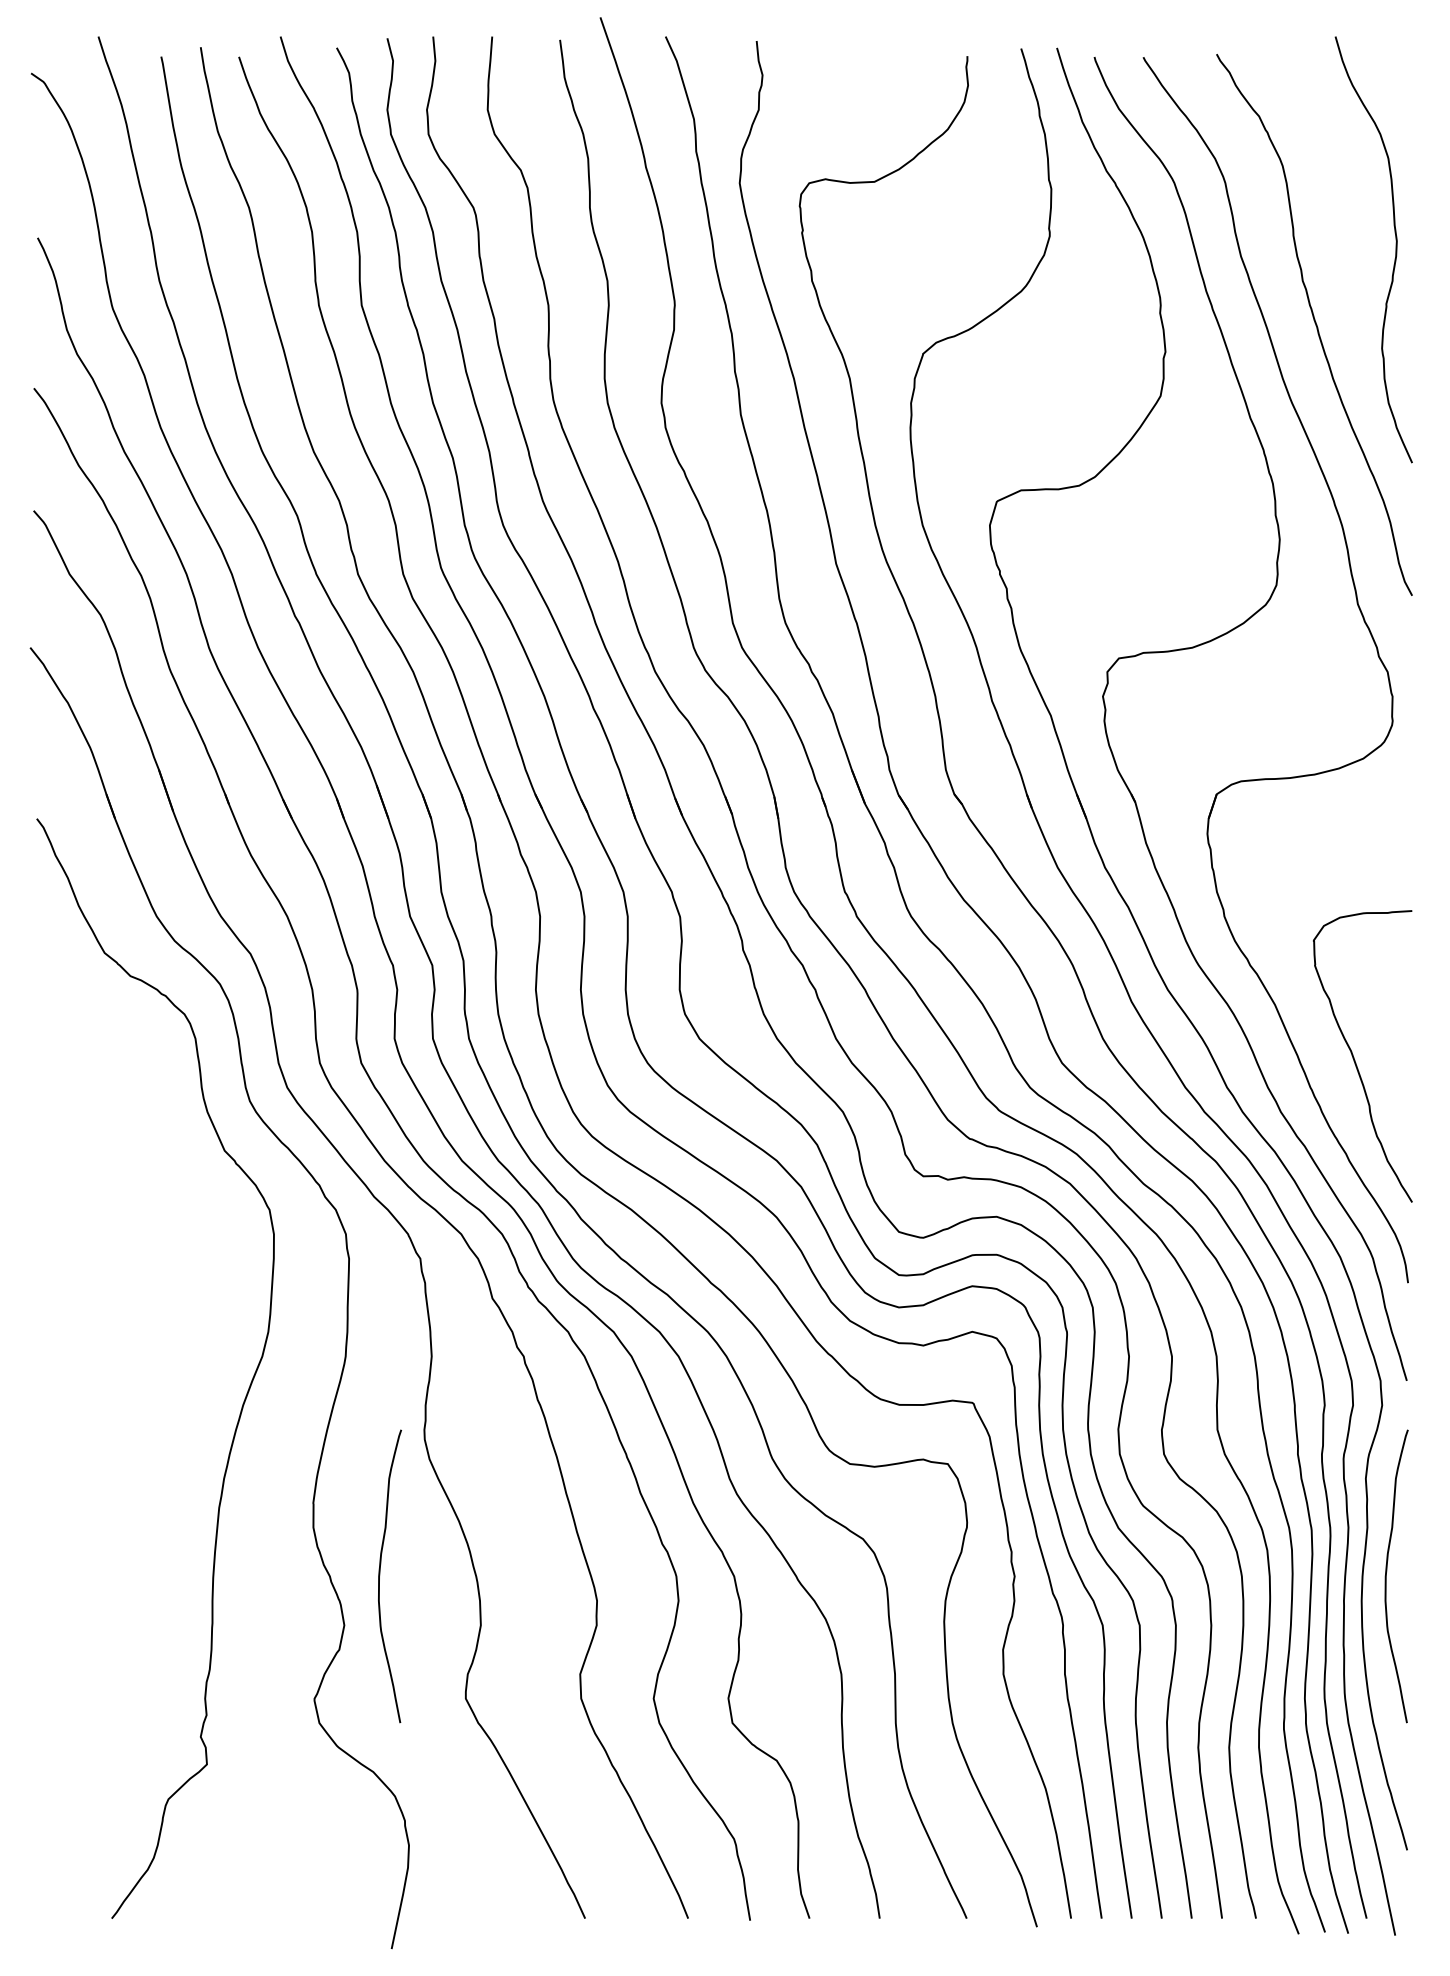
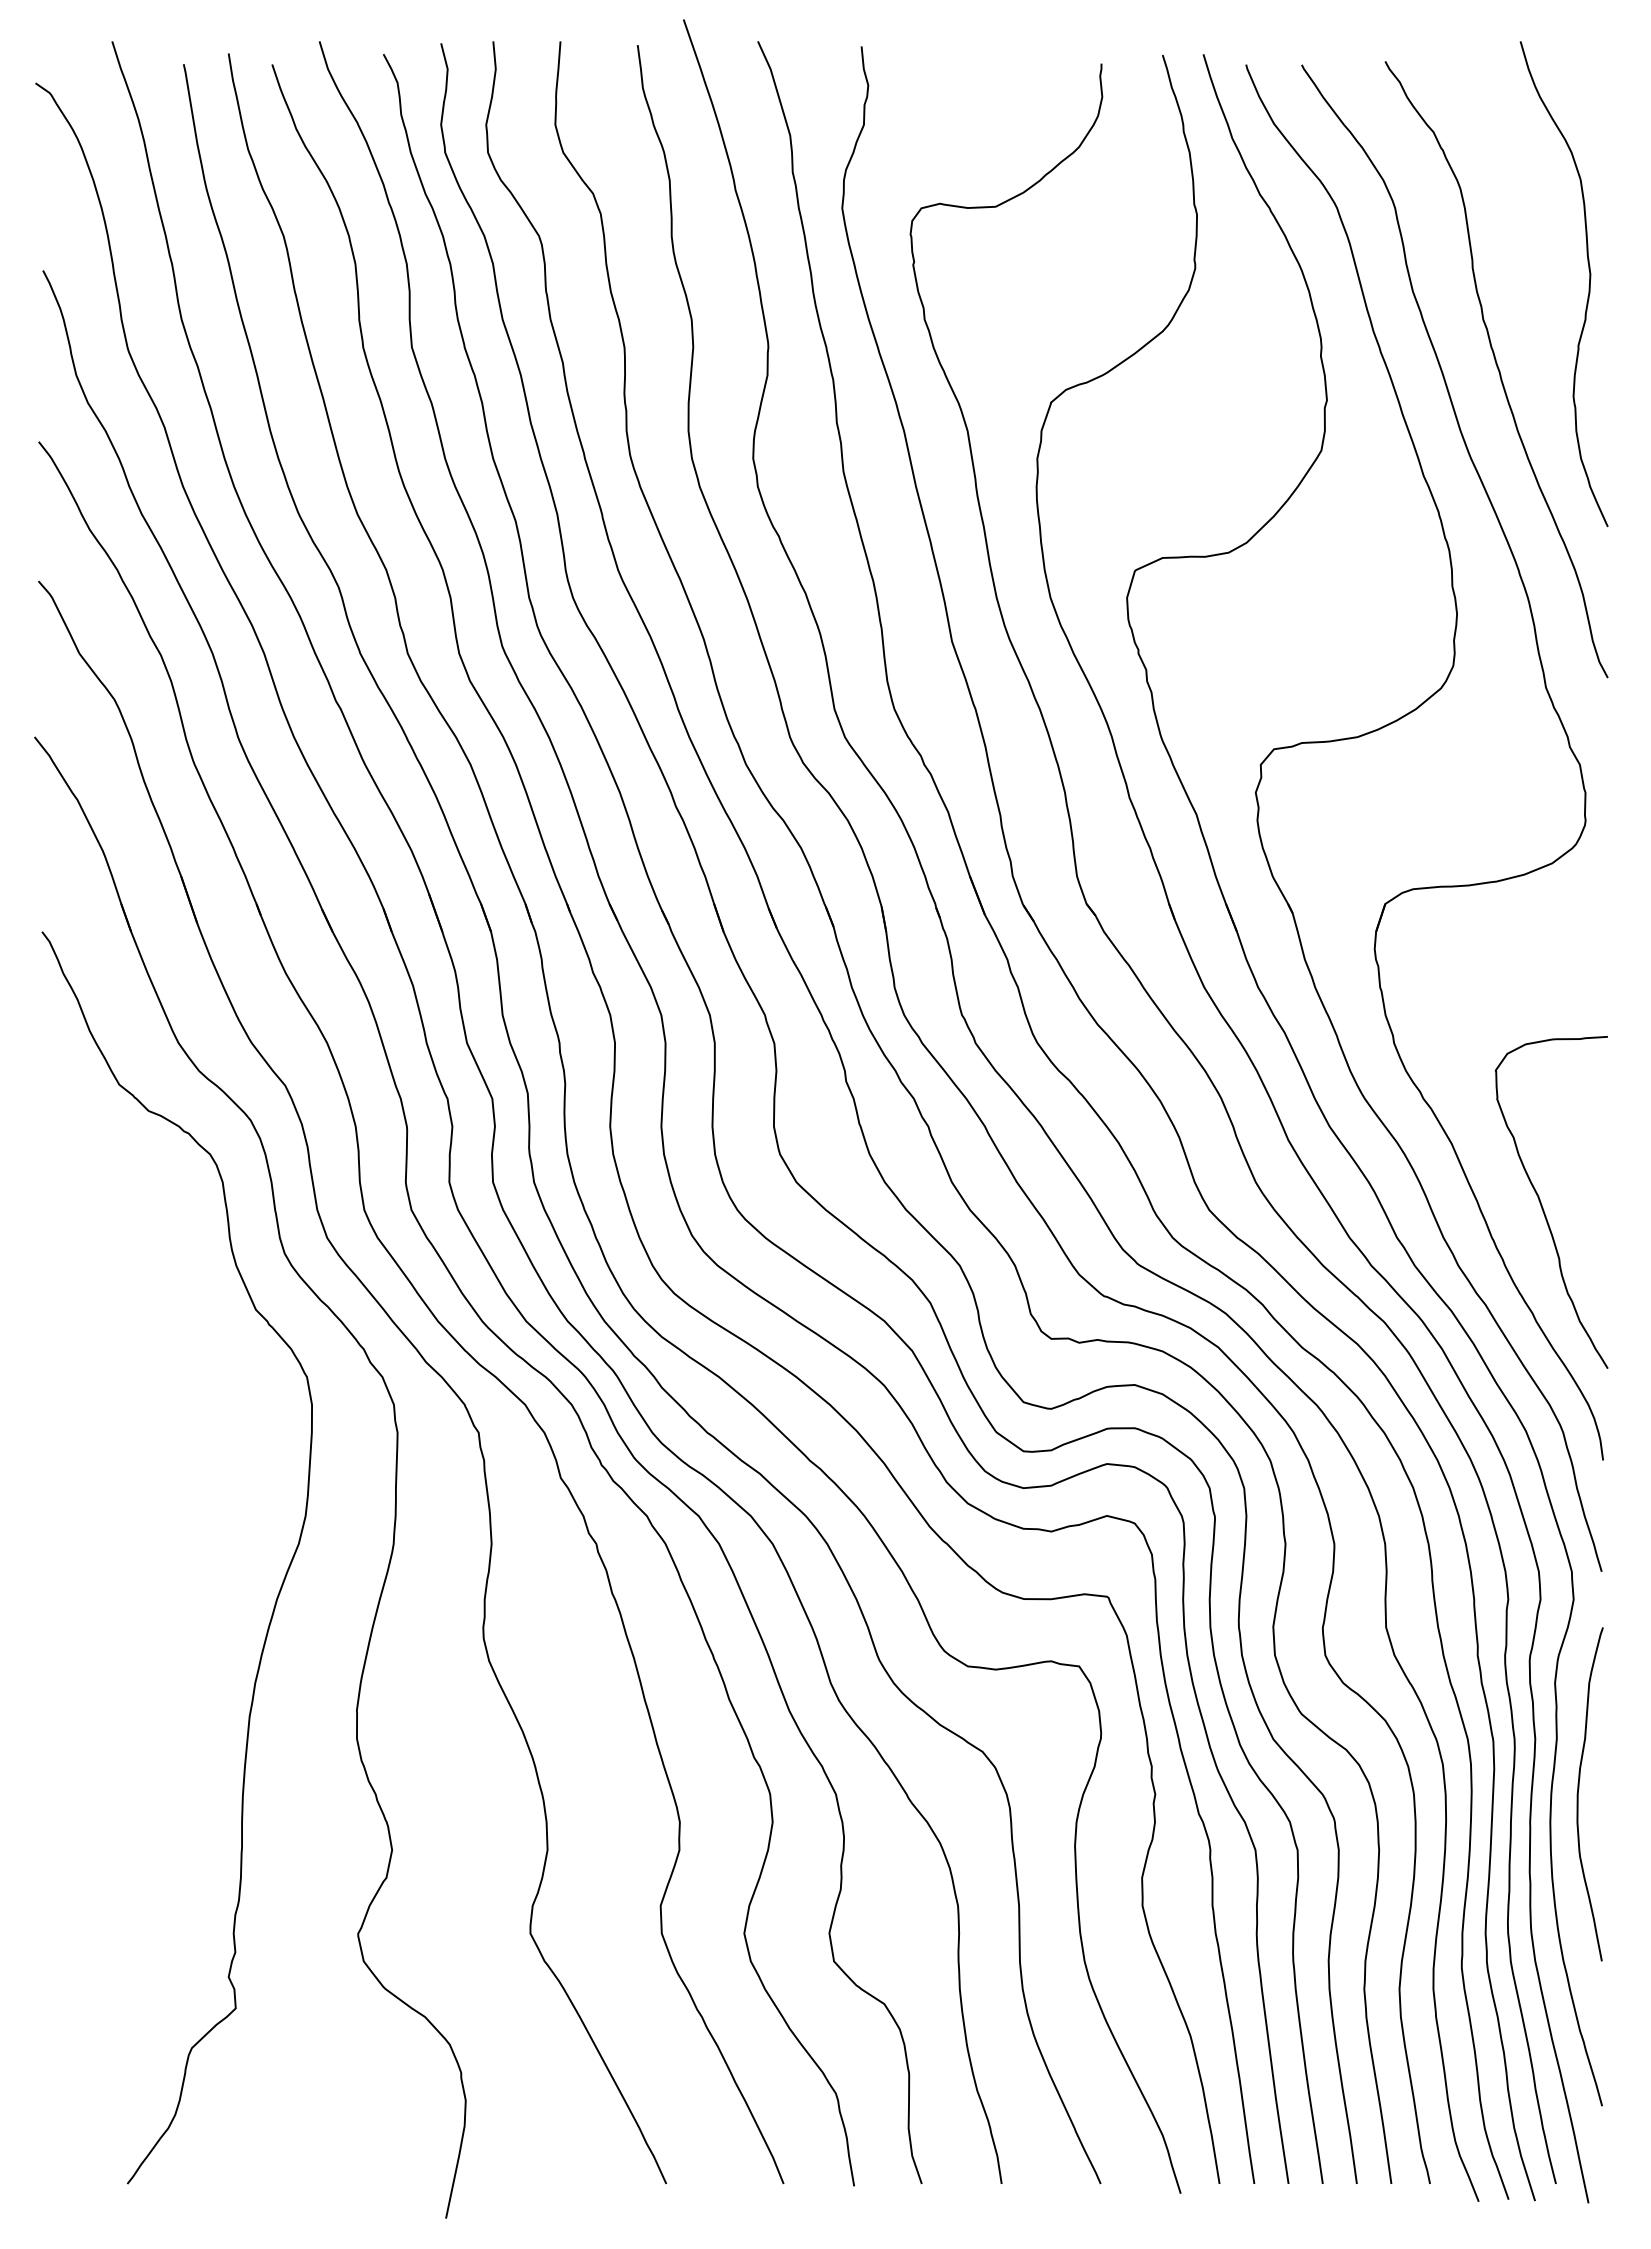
curve: (379, 1576) -> (432, 1794), removed

